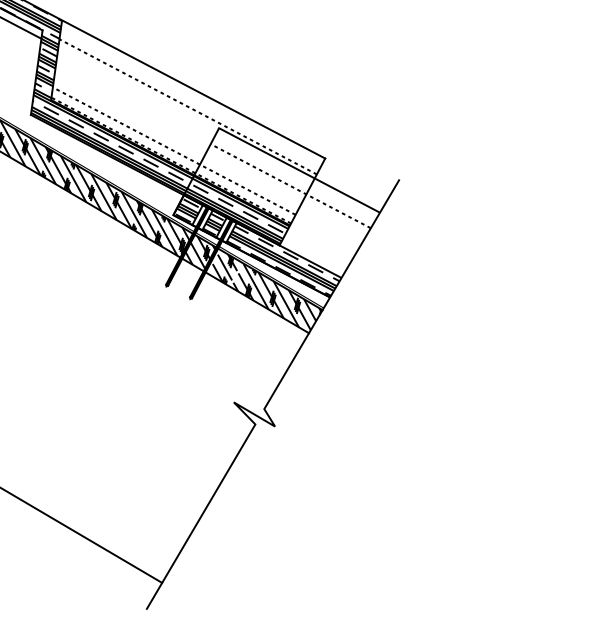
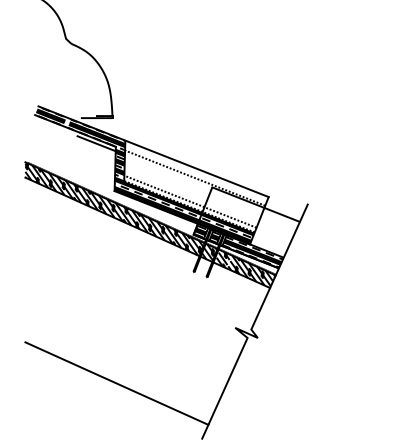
line: (290, 186) -> (252, 213), removed

